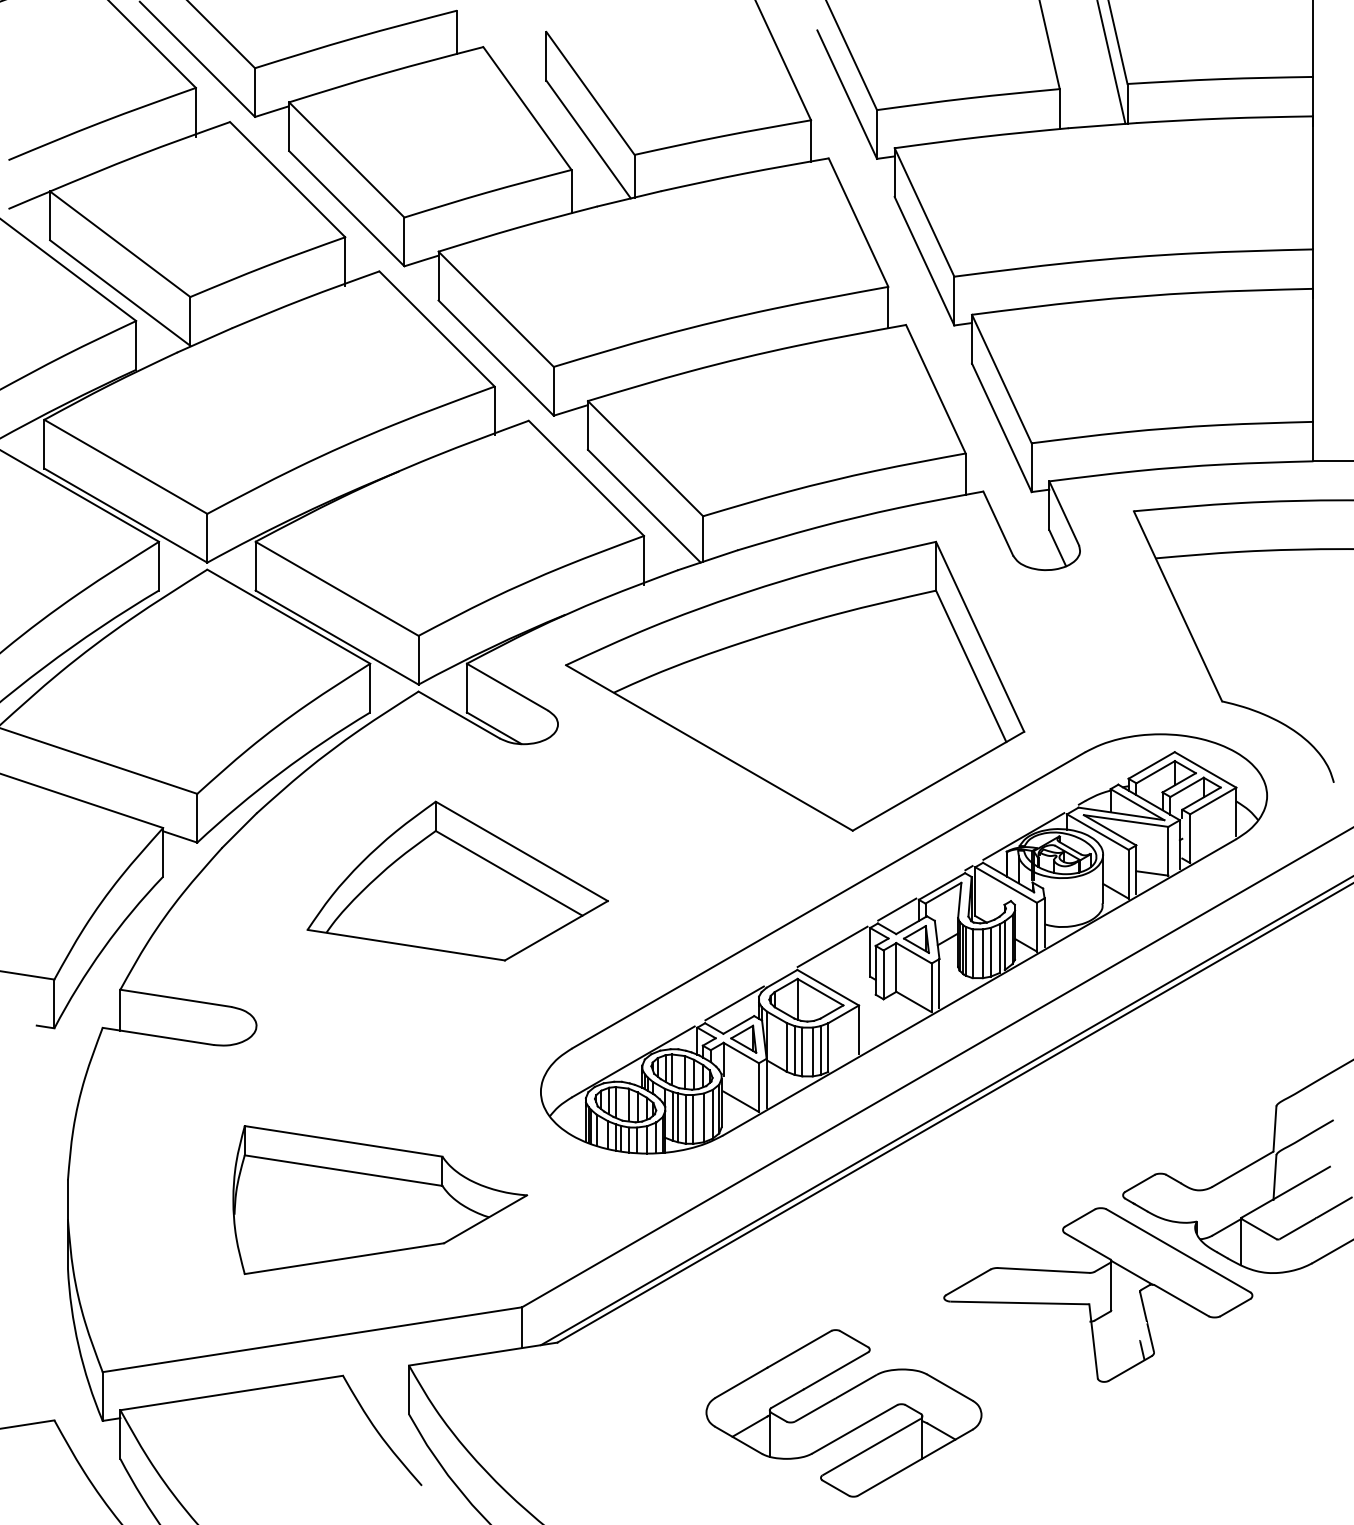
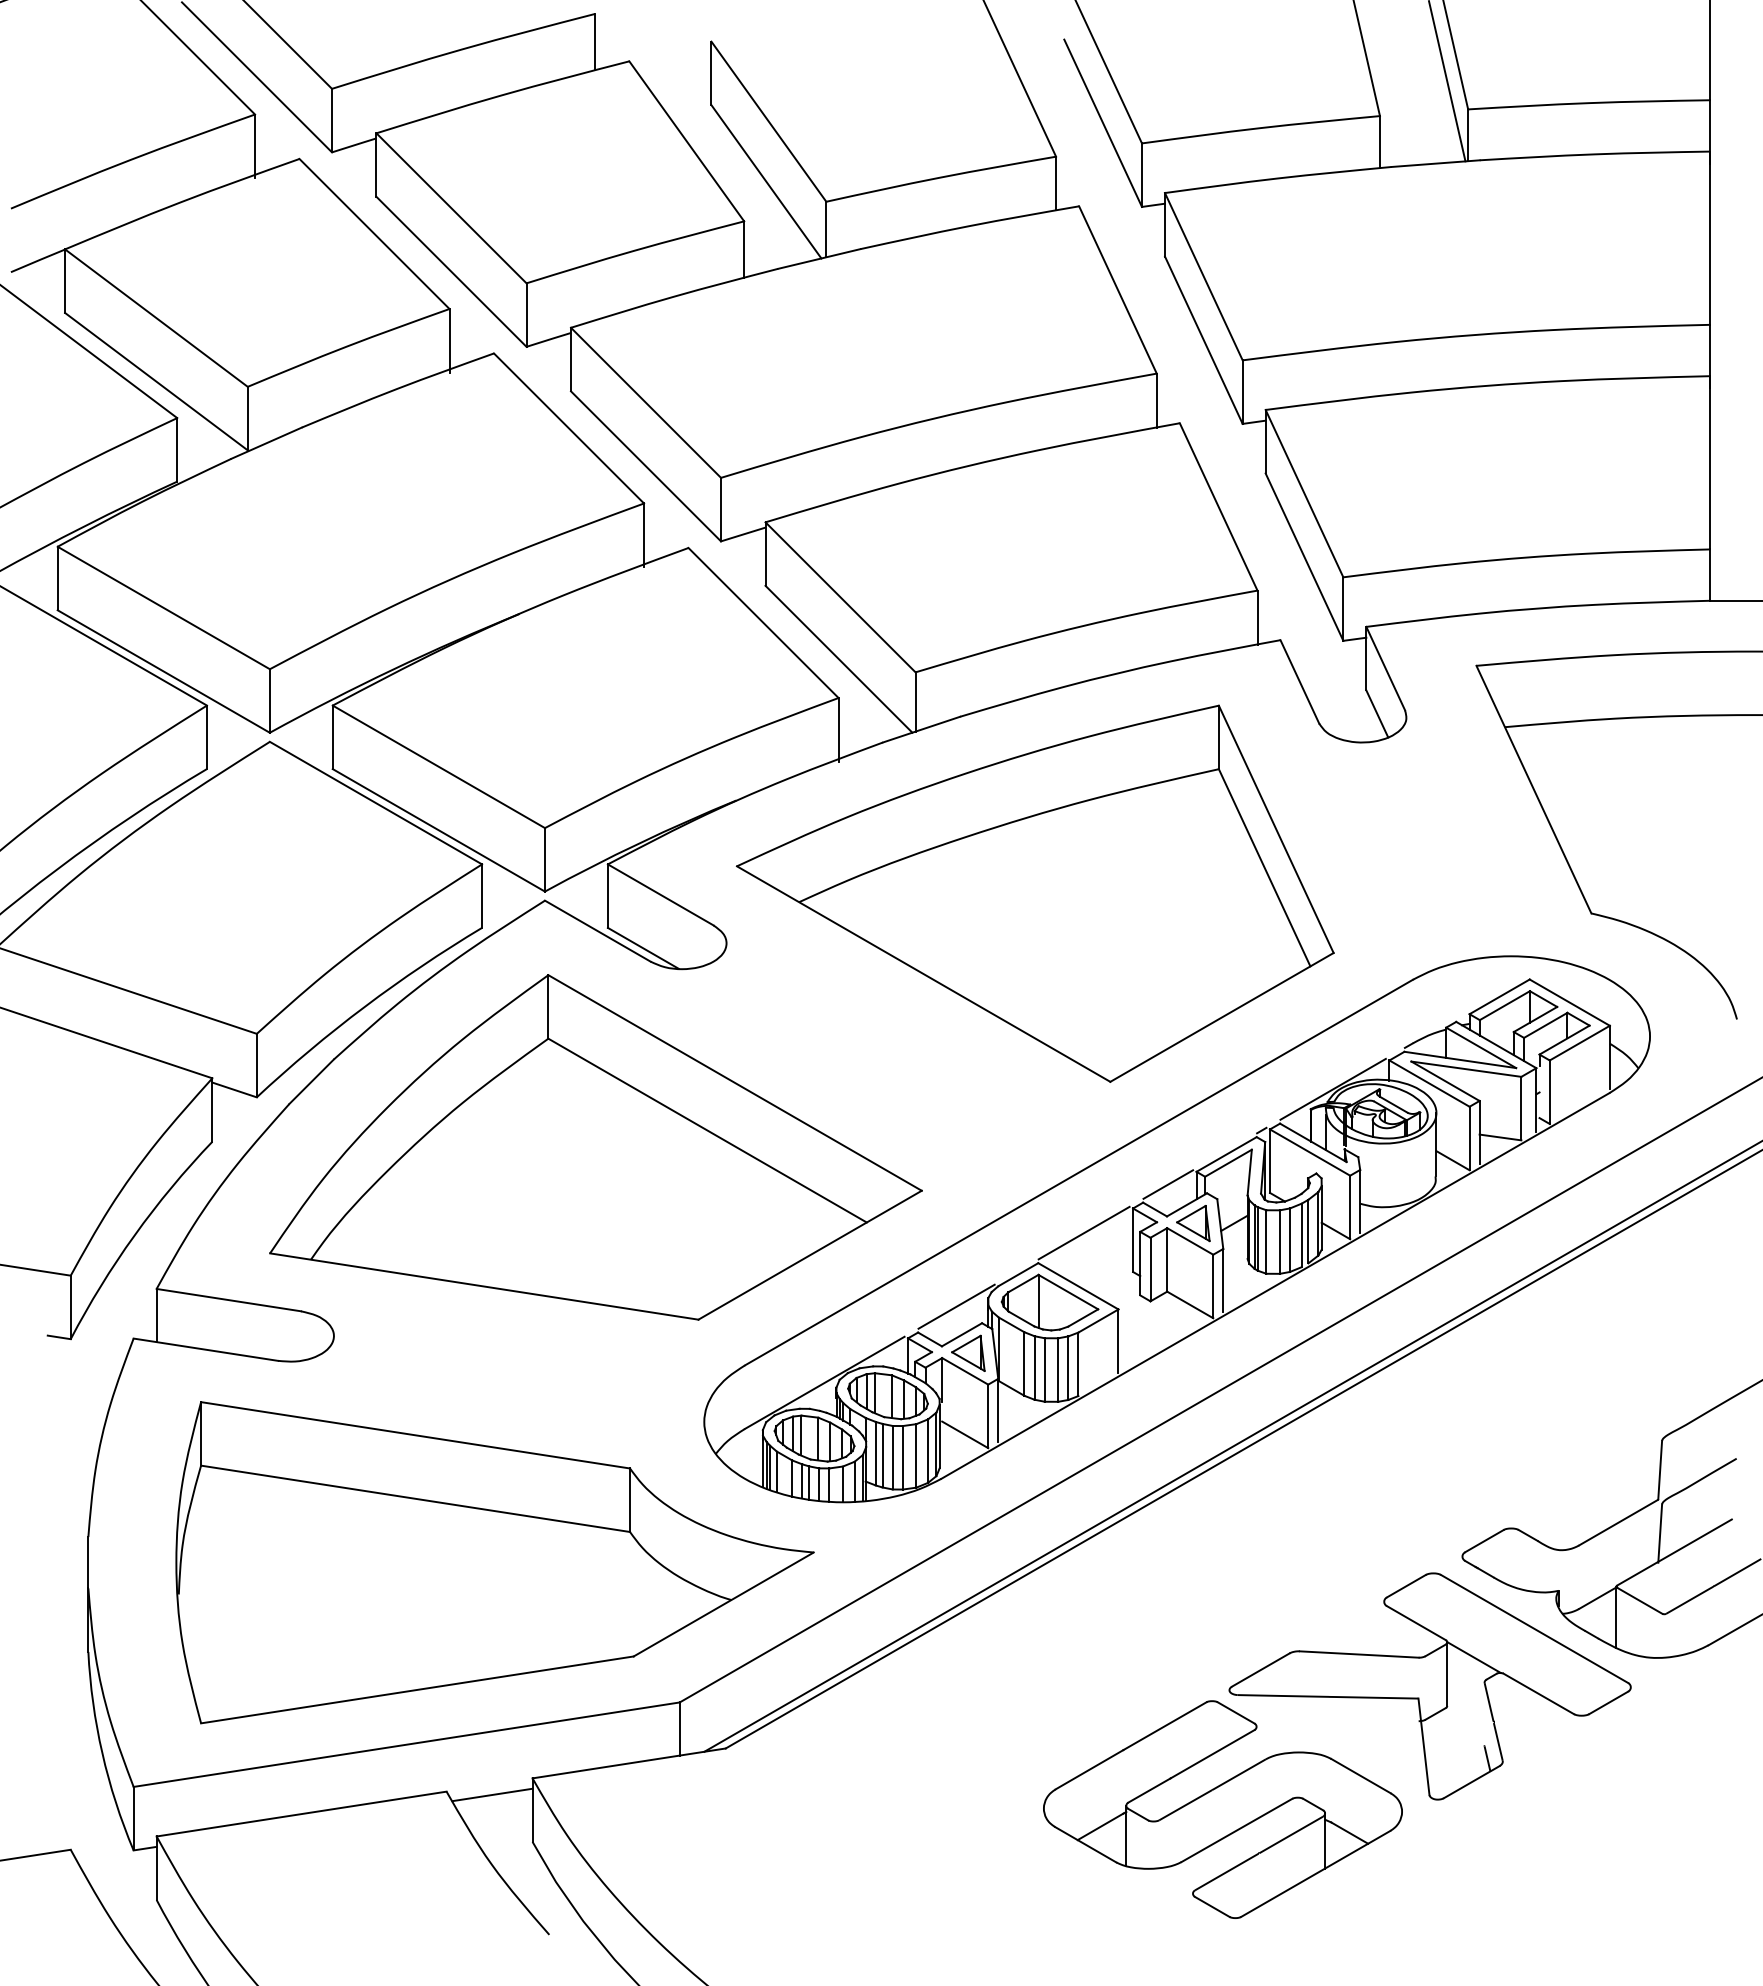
part: (457, 881) -> (595, 1147), size x1.67
part: (379, 1199) -> (494, 1562), size x1.67
line: (378, 1377) -> (492, 1794), added
part: (843, 1413) -> (1222, 1809), moved

